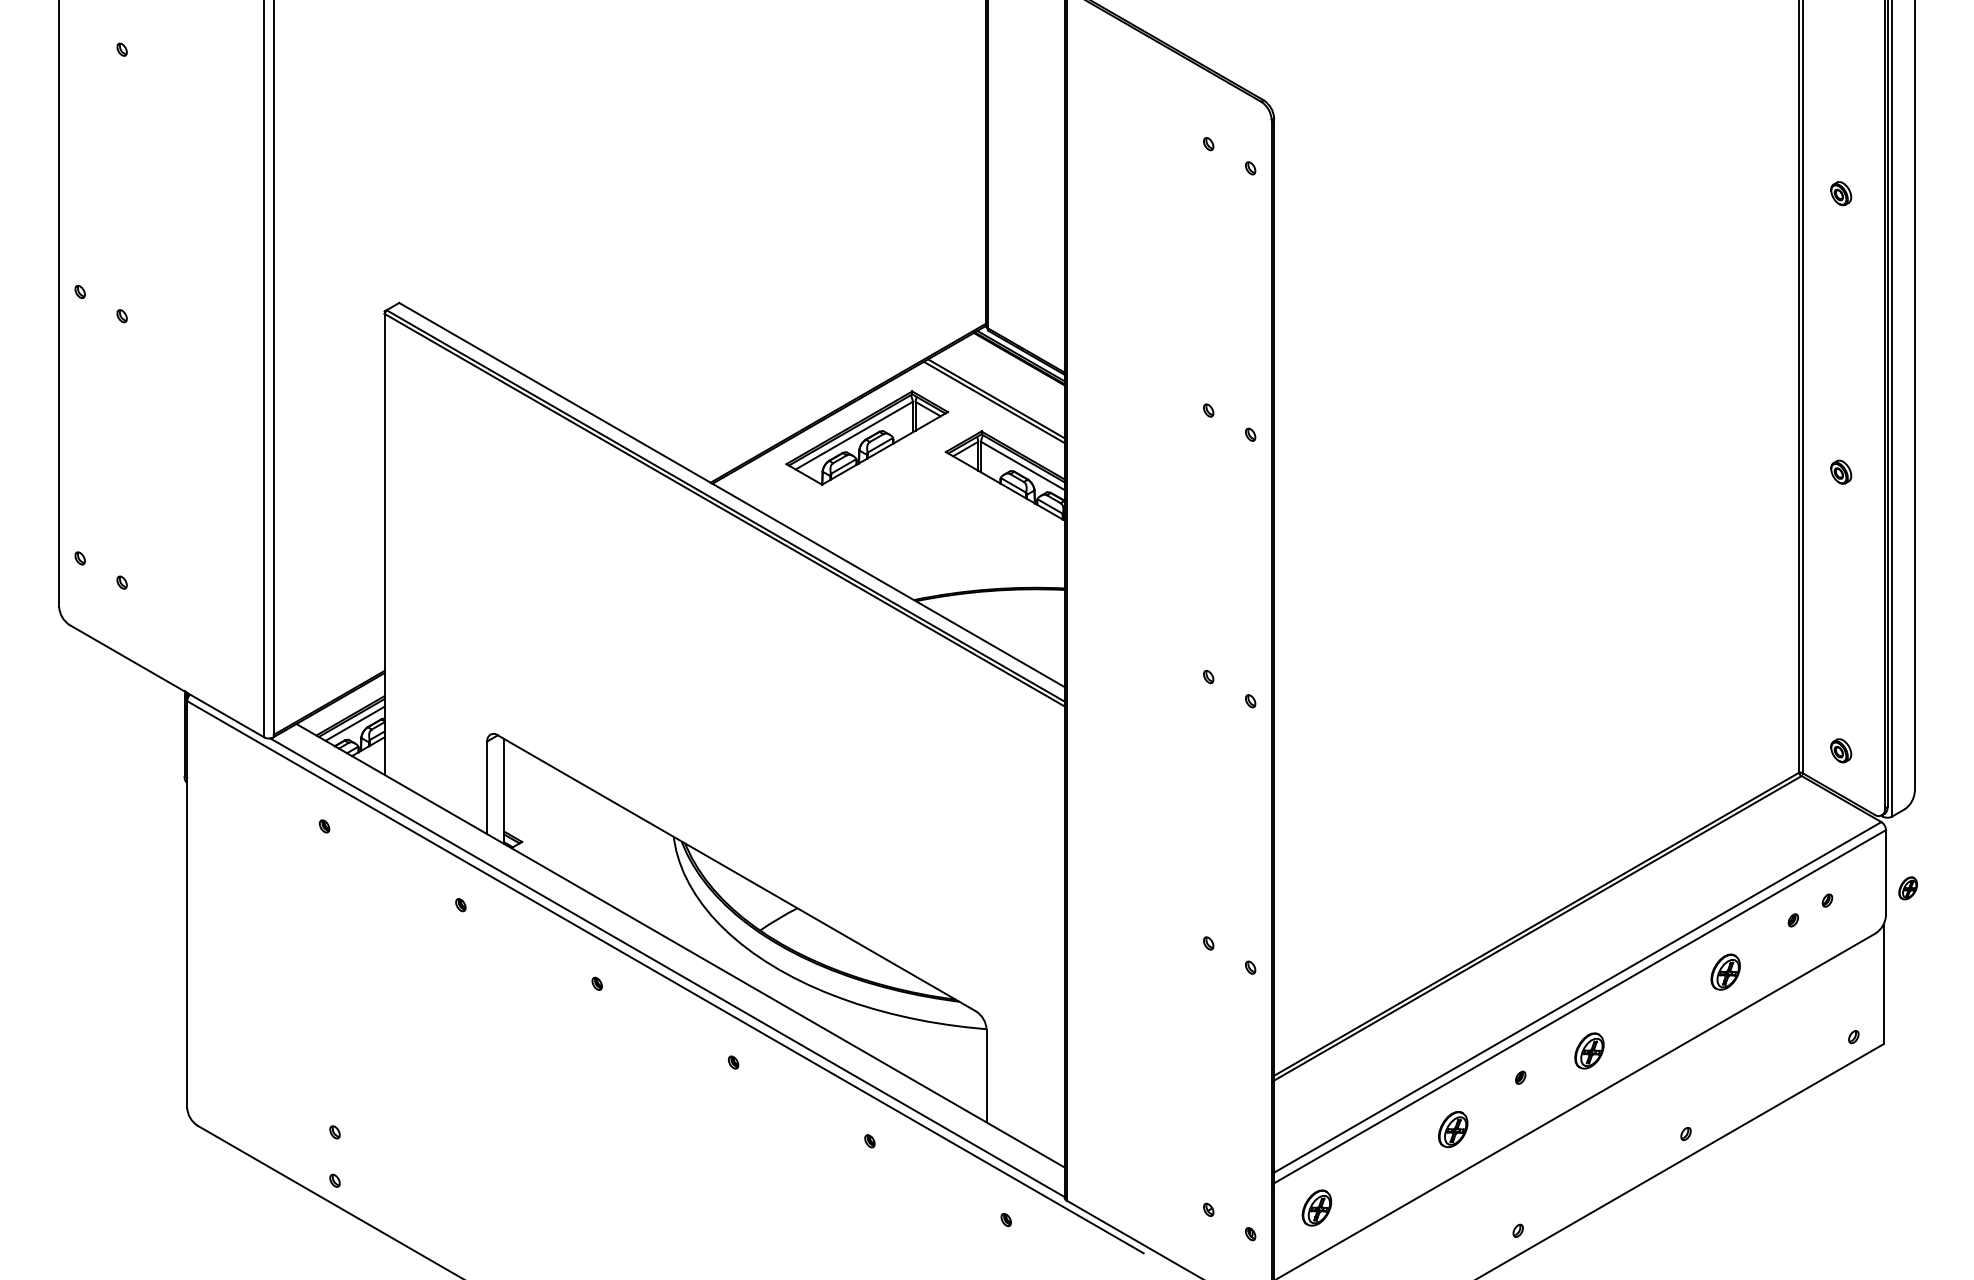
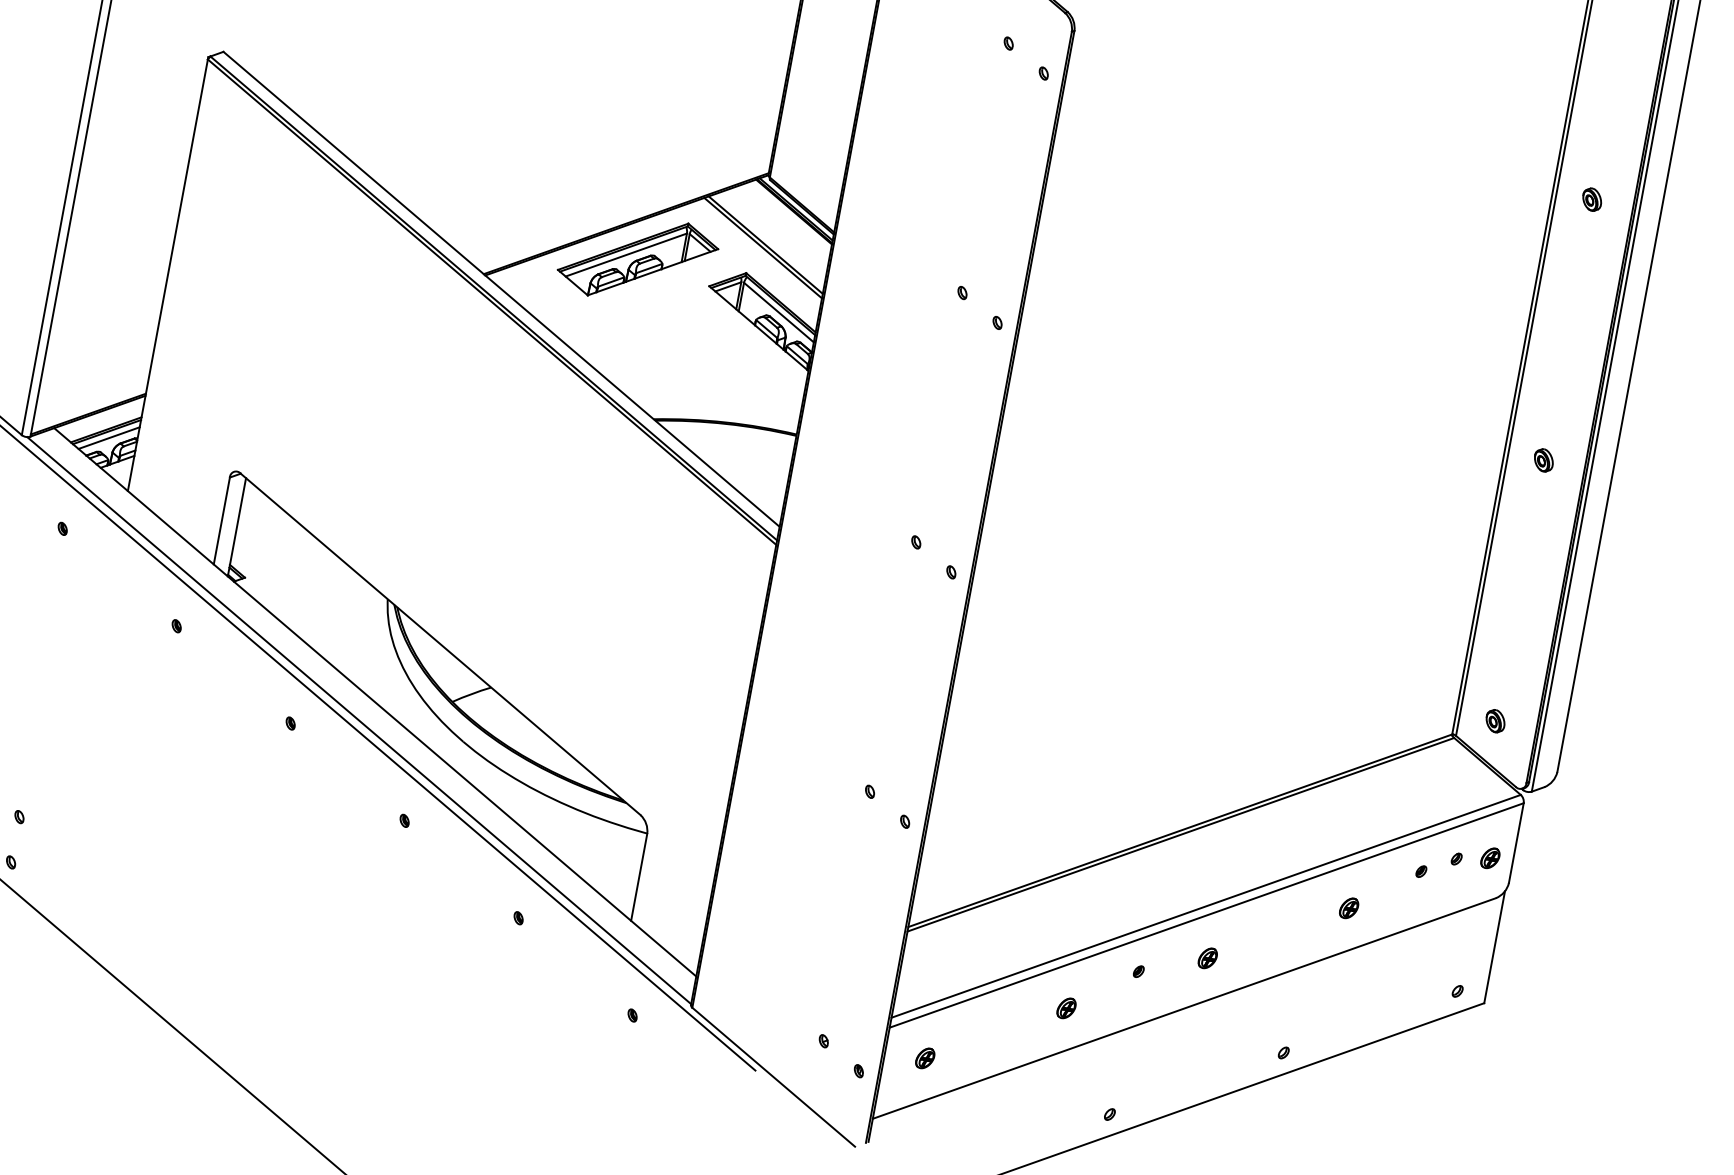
part: (1907, 888) -> (1489, 858), moved
part: (1725, 971) -> (1348, 907), size x0.62
part: (1589, 1050) -> (1207, 958), size x0.62
part: (1452, 1129) -> (1065, 1008), size x0.62
part: (1316, 1208) -> (924, 1058), size x0.62

